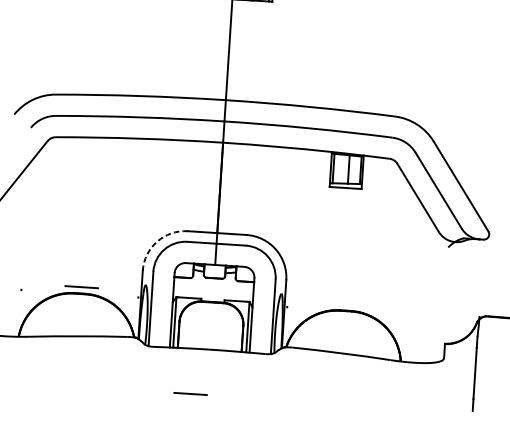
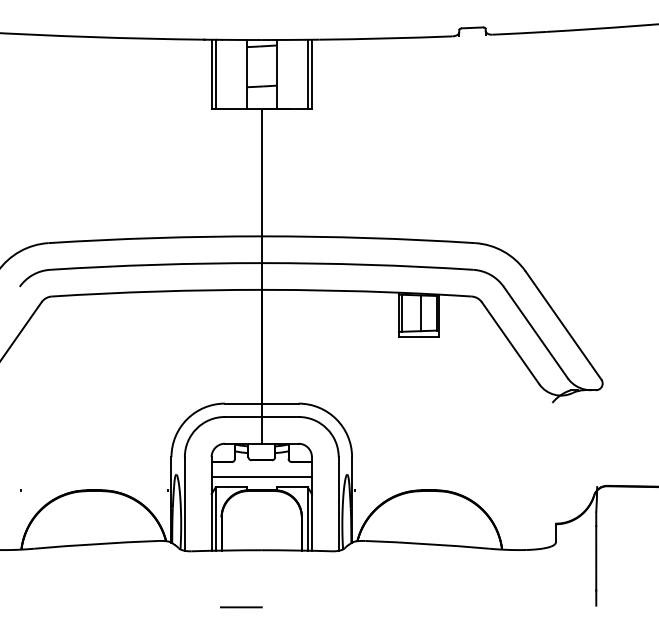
arc: (157, 241) -> (187, 419), dashed -> solid
line: (81, 287) -> (96, 482), removed
line: (213, 291) -> (261, 477), added

